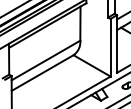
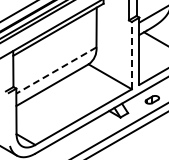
line: (110, 47) -> (131, 55), solid -> dashed
line: (45, 60) -> (55, 70), solid -> dashed

